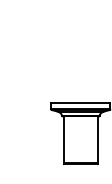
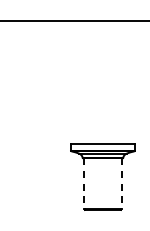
line: (63, 139) -> (84, 183), solid -> dashed
line: (97, 139) -> (121, 183), solid -> dashed

